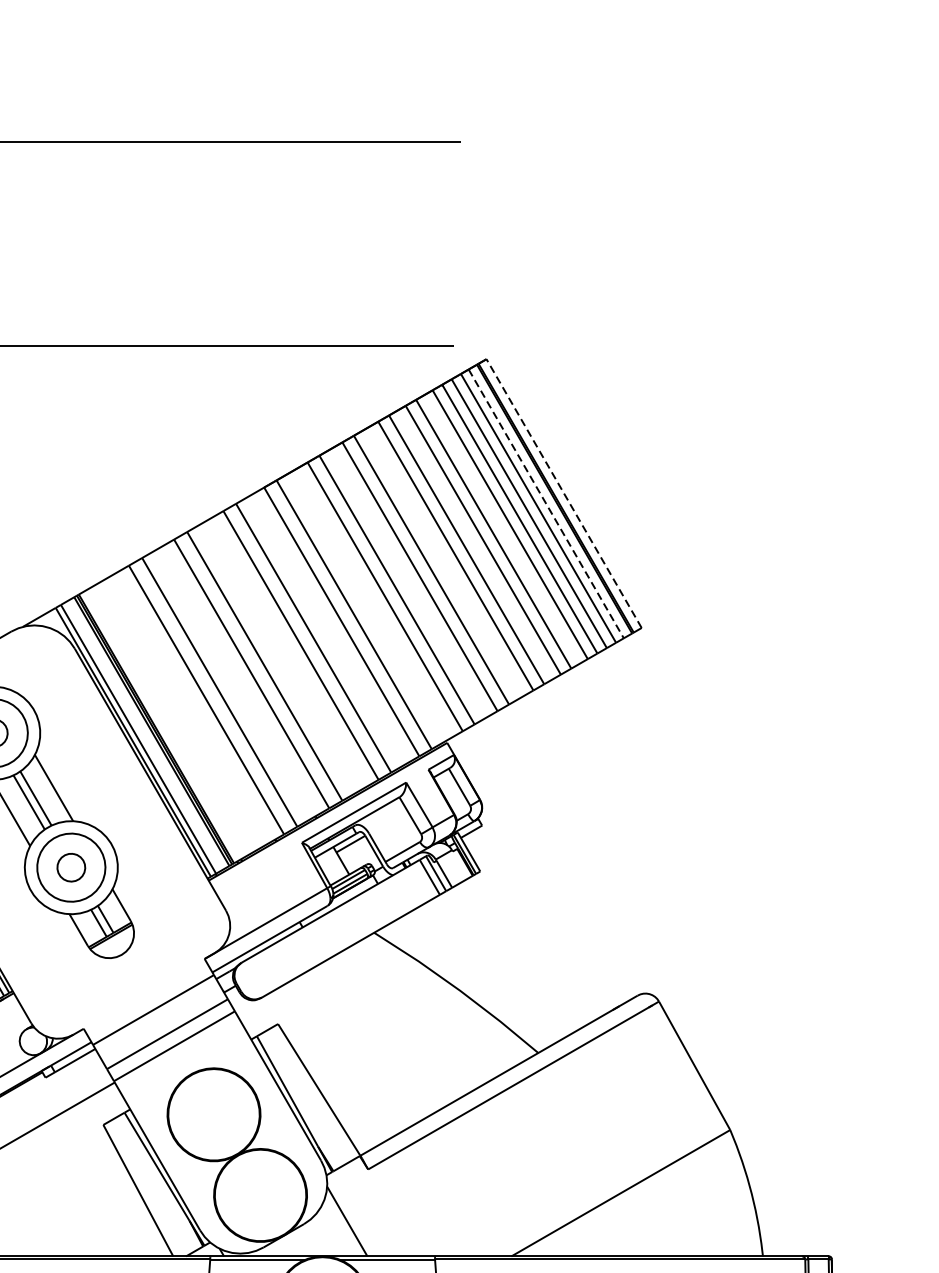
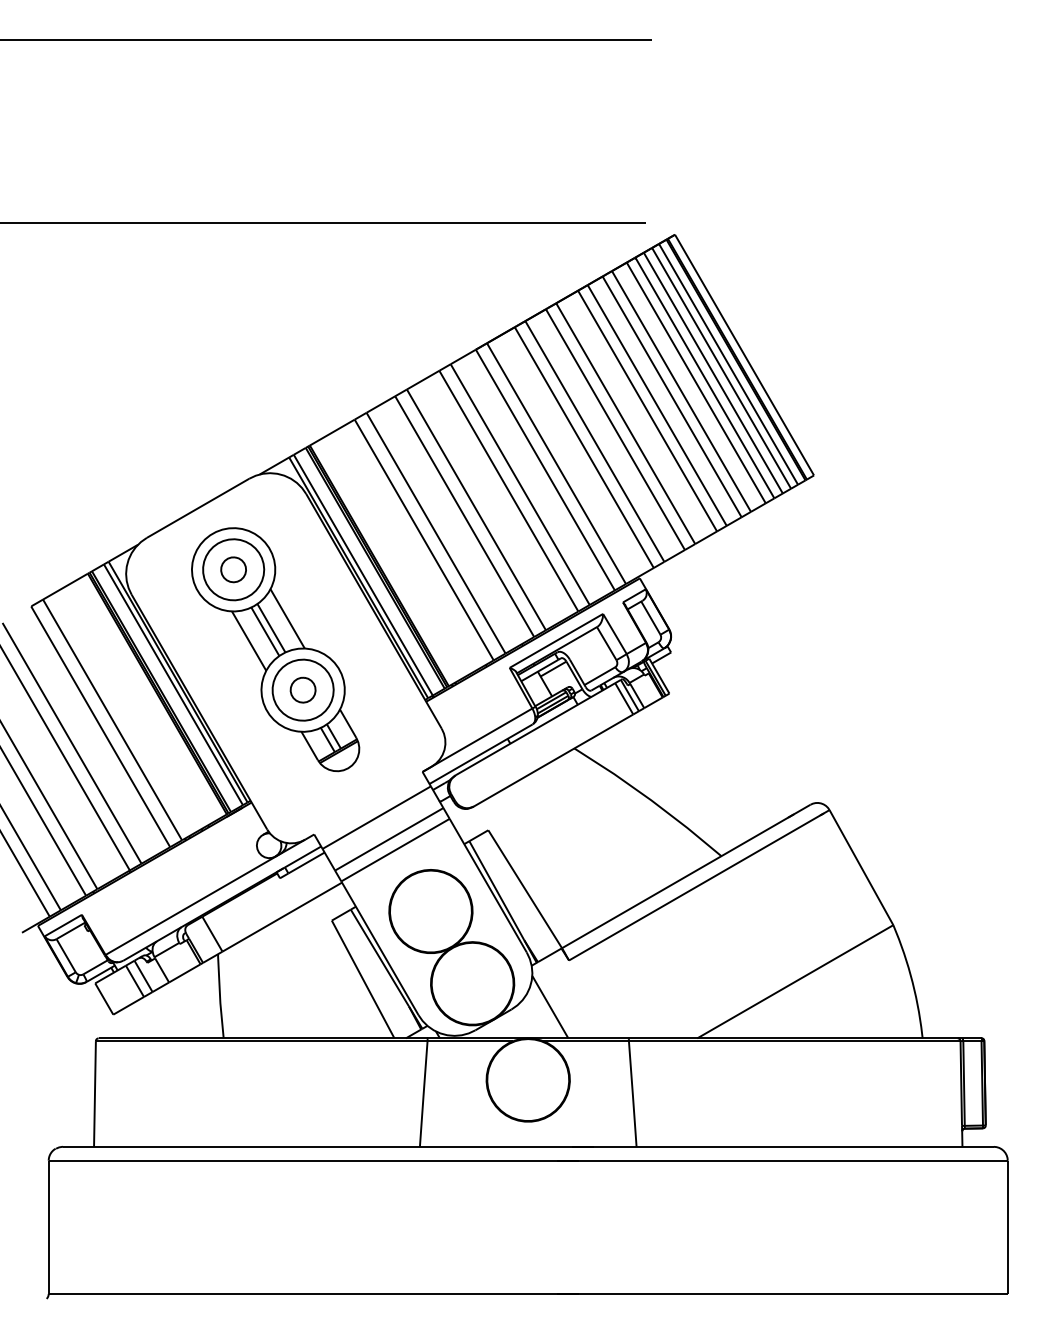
line: (564, 494) -> (744, 355), dashed -> solid
line: (546, 504) -> (728, 364), dashed -> solid

